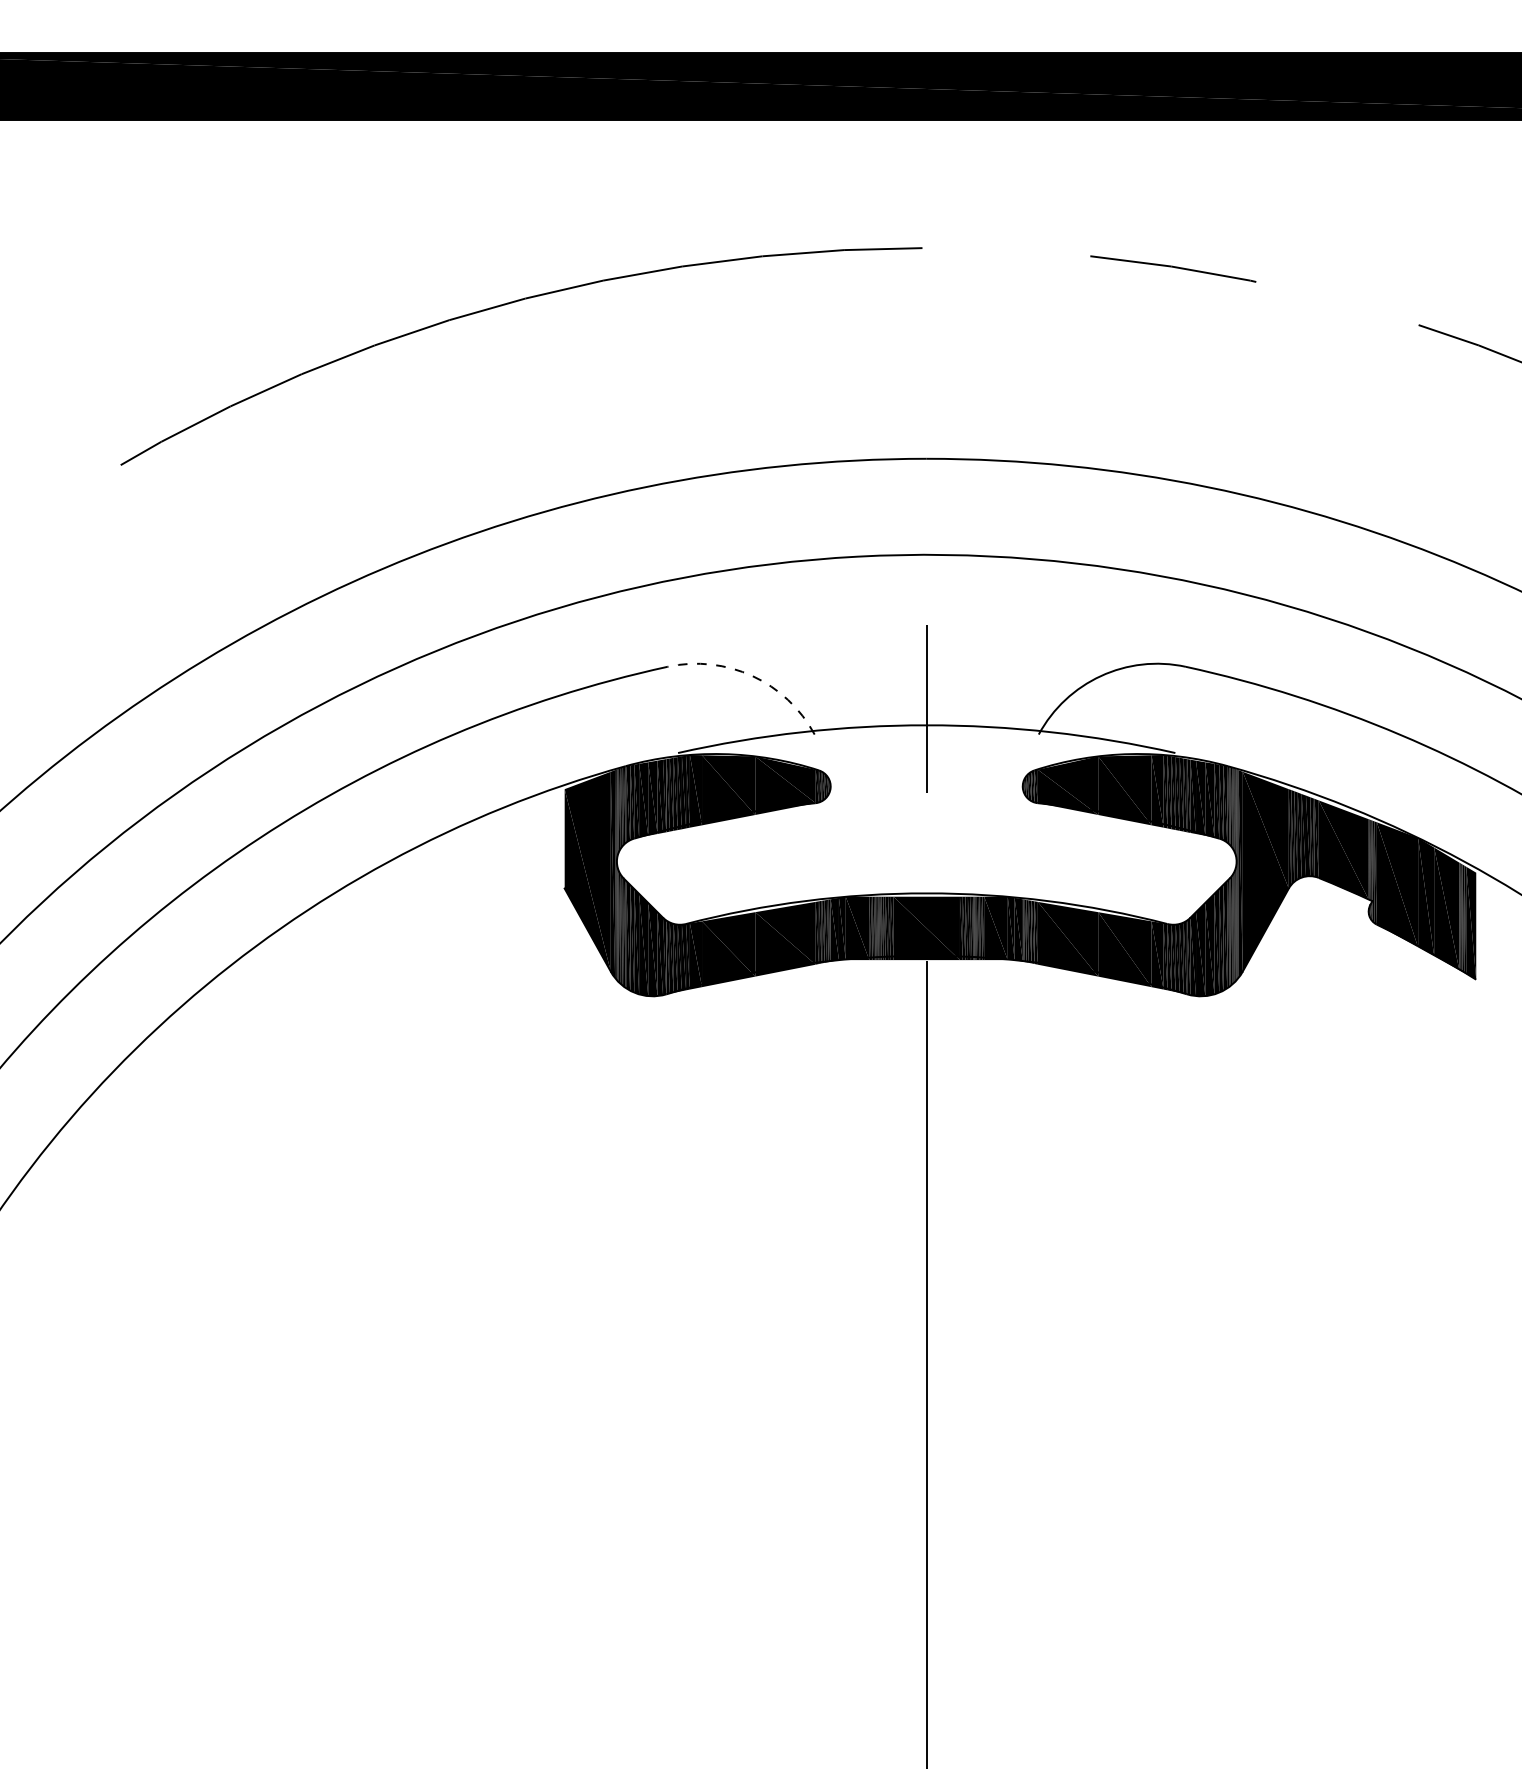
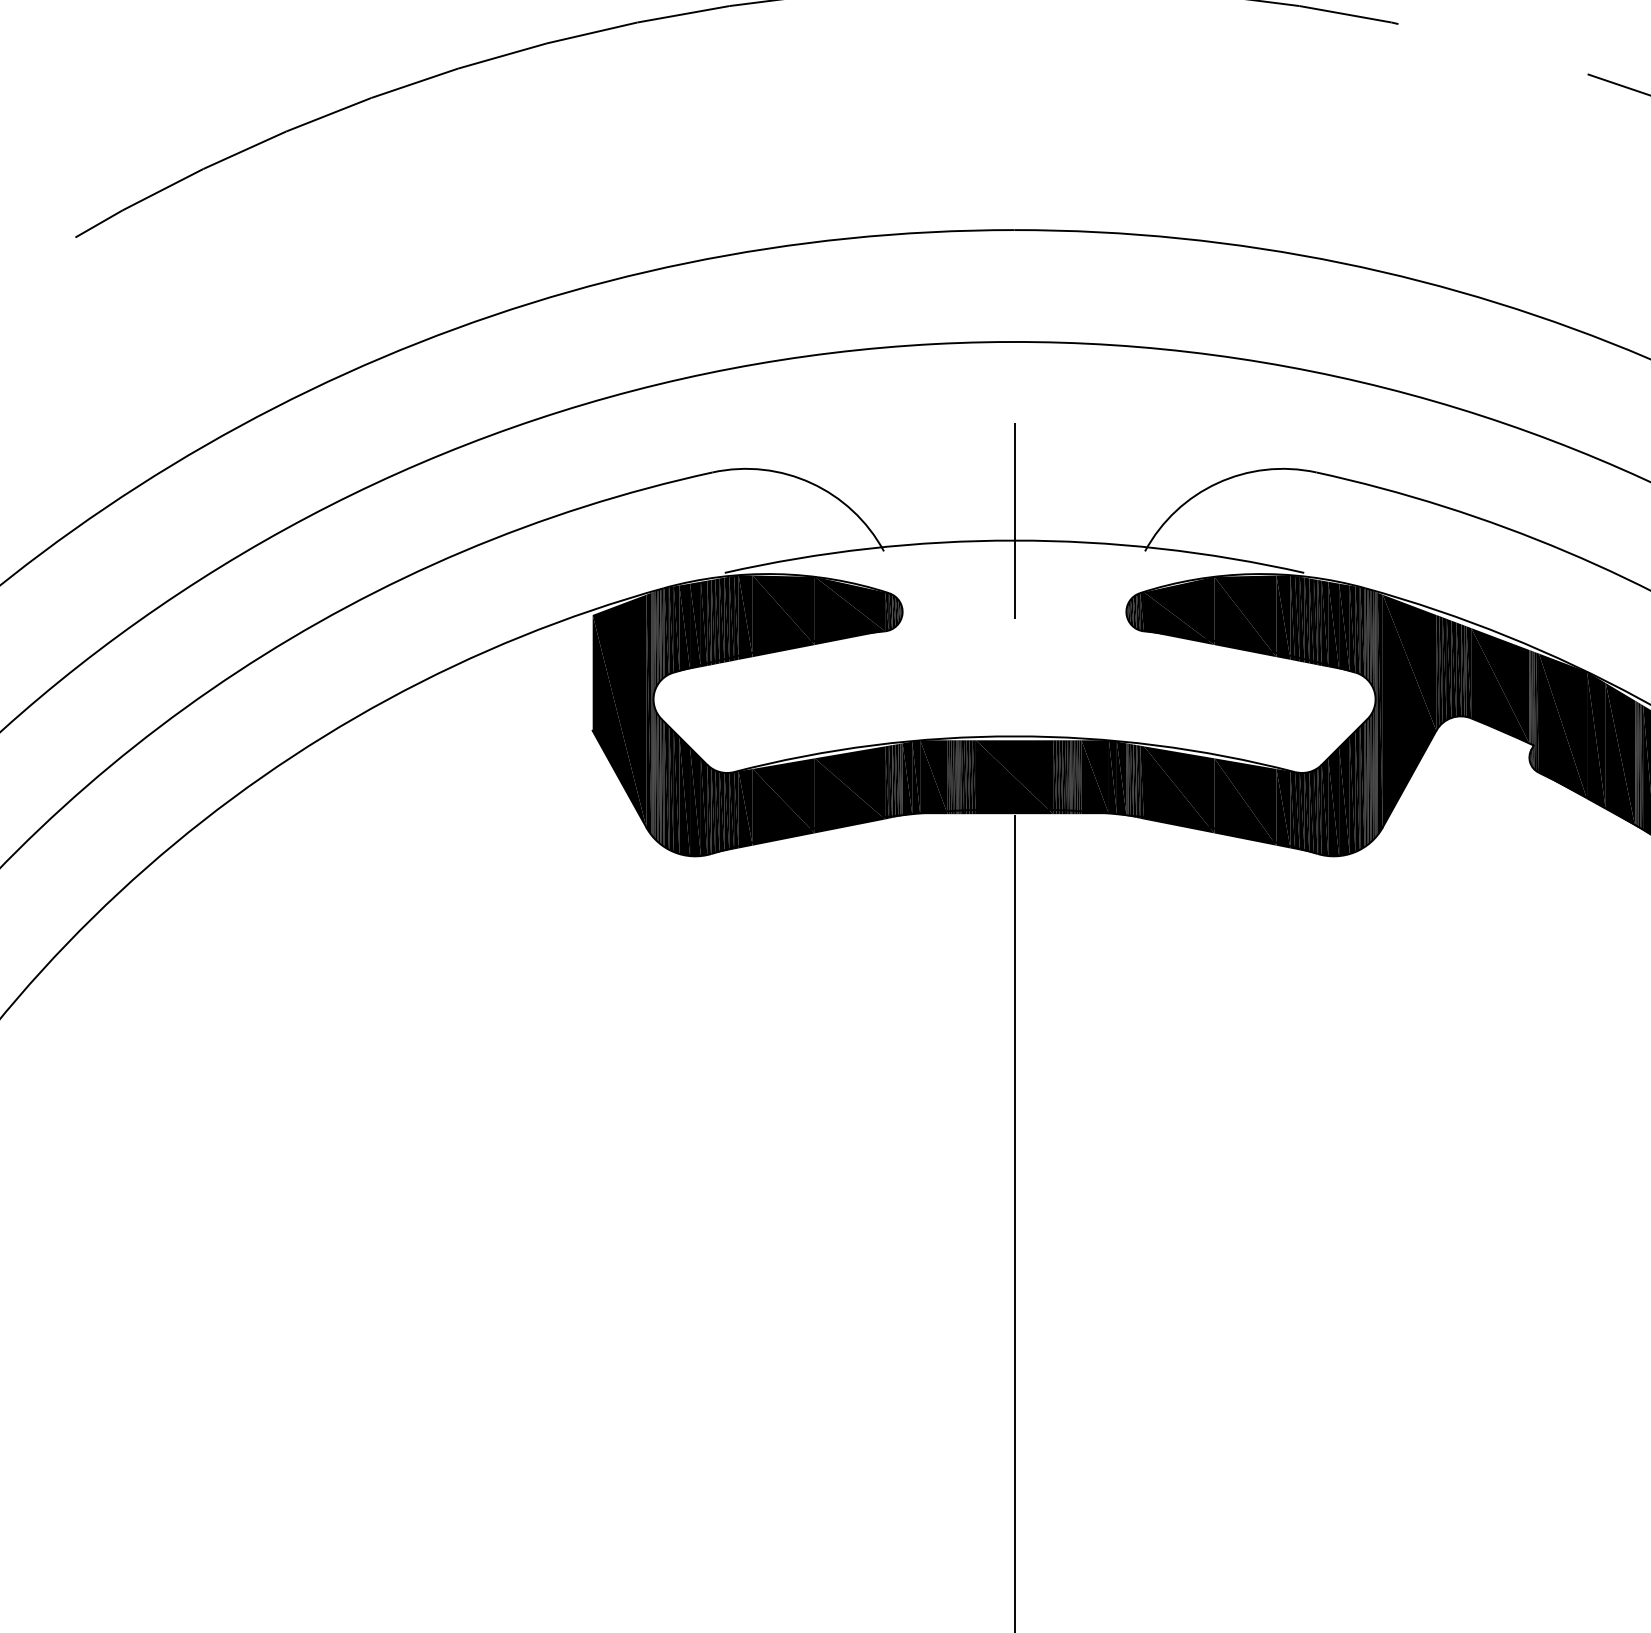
arc: (752, 676) -> (811, 483), dashed -> solid

